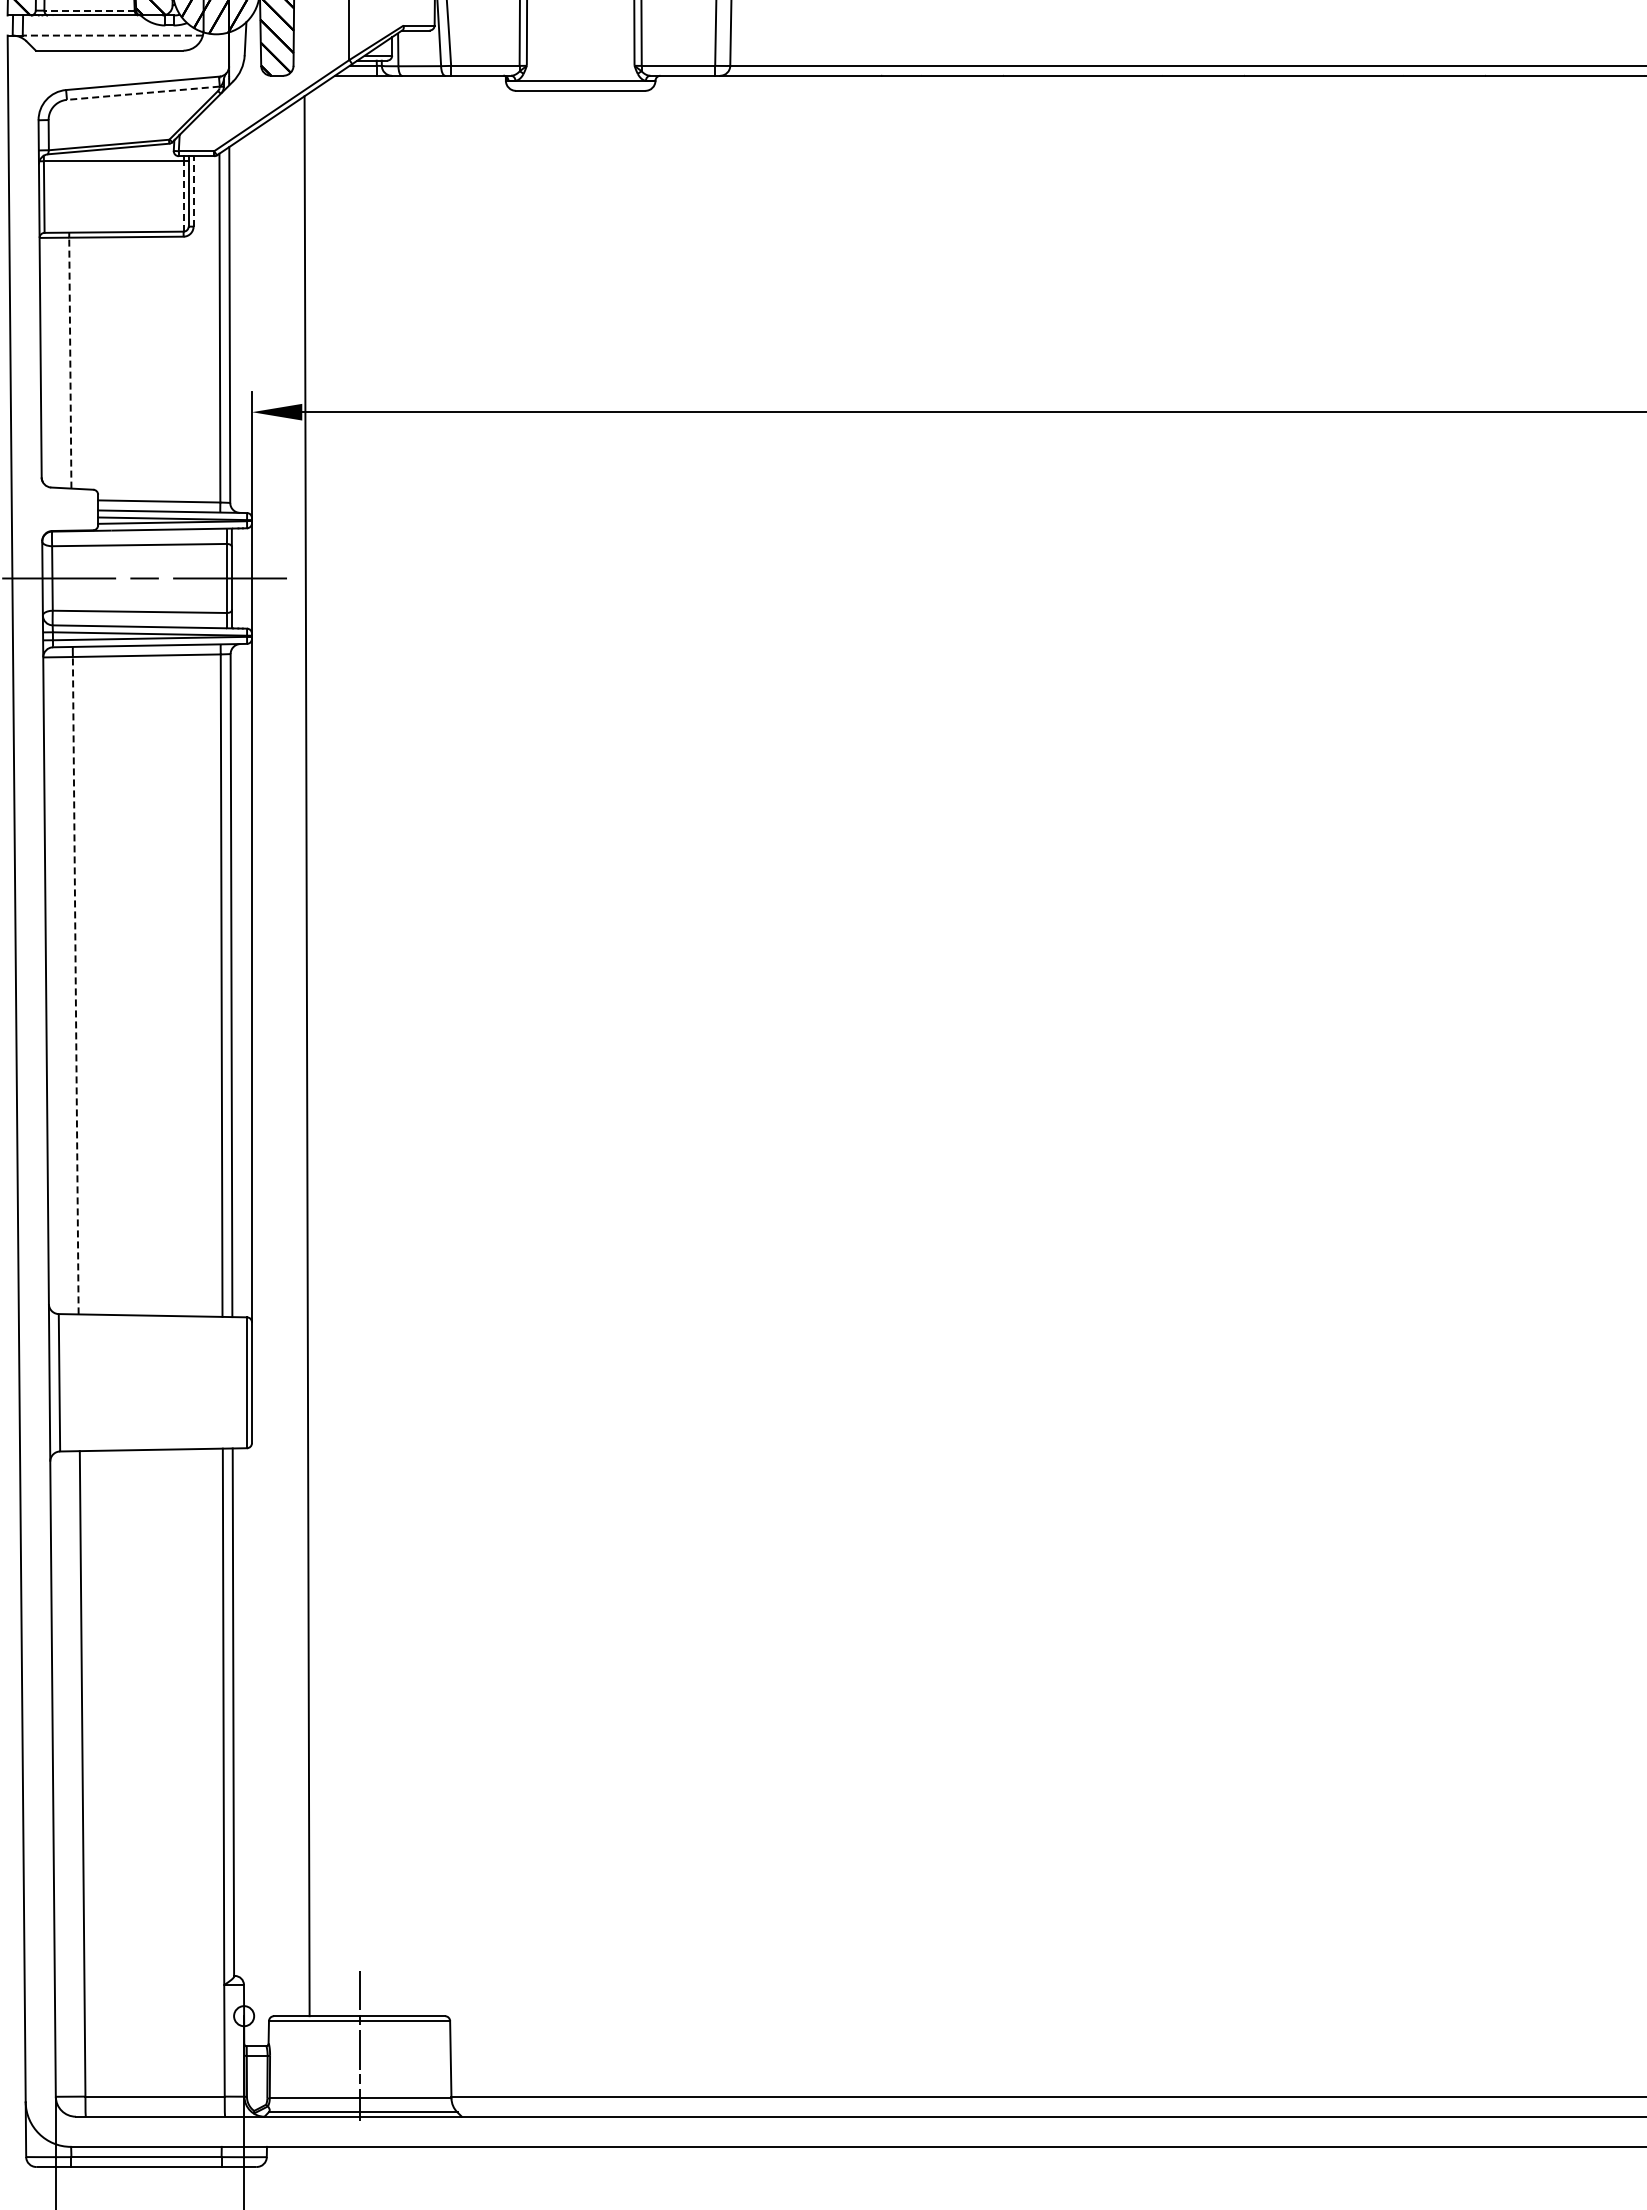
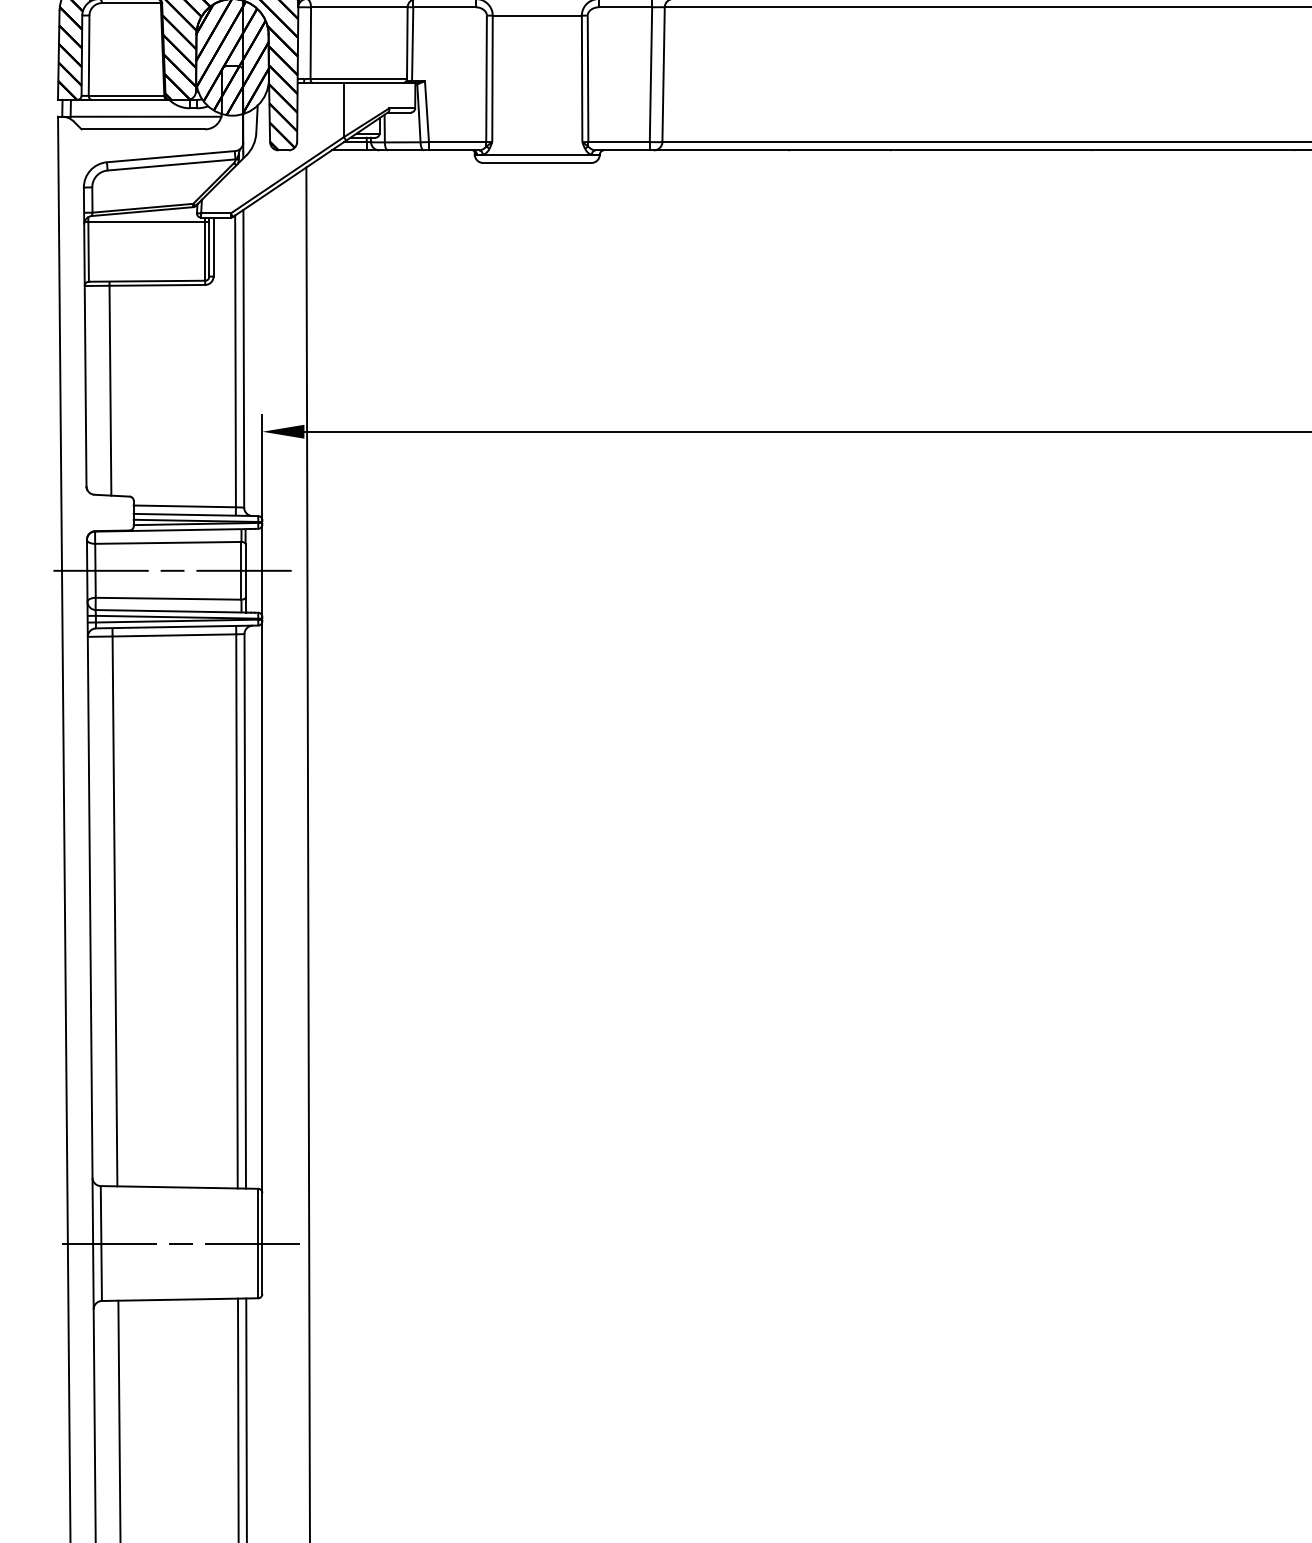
line: (89, 10) -> (126, 95), dashed -> solid
line: (112, 35) -> (145, 116), dashed -> solid
line: (143, 93) -> (171, 165), dashed -> solid
line: (193, 190) -> (213, 246), dashed -> solid
line: (183, 195) -> (205, 250), dashed -> solid
line: (70, 362) -> (110, 390), dashed -> solid
line: (75, 985) -> (114, 911), dashed -> solid
line: (153, 1382) -> (180, 1243), added

